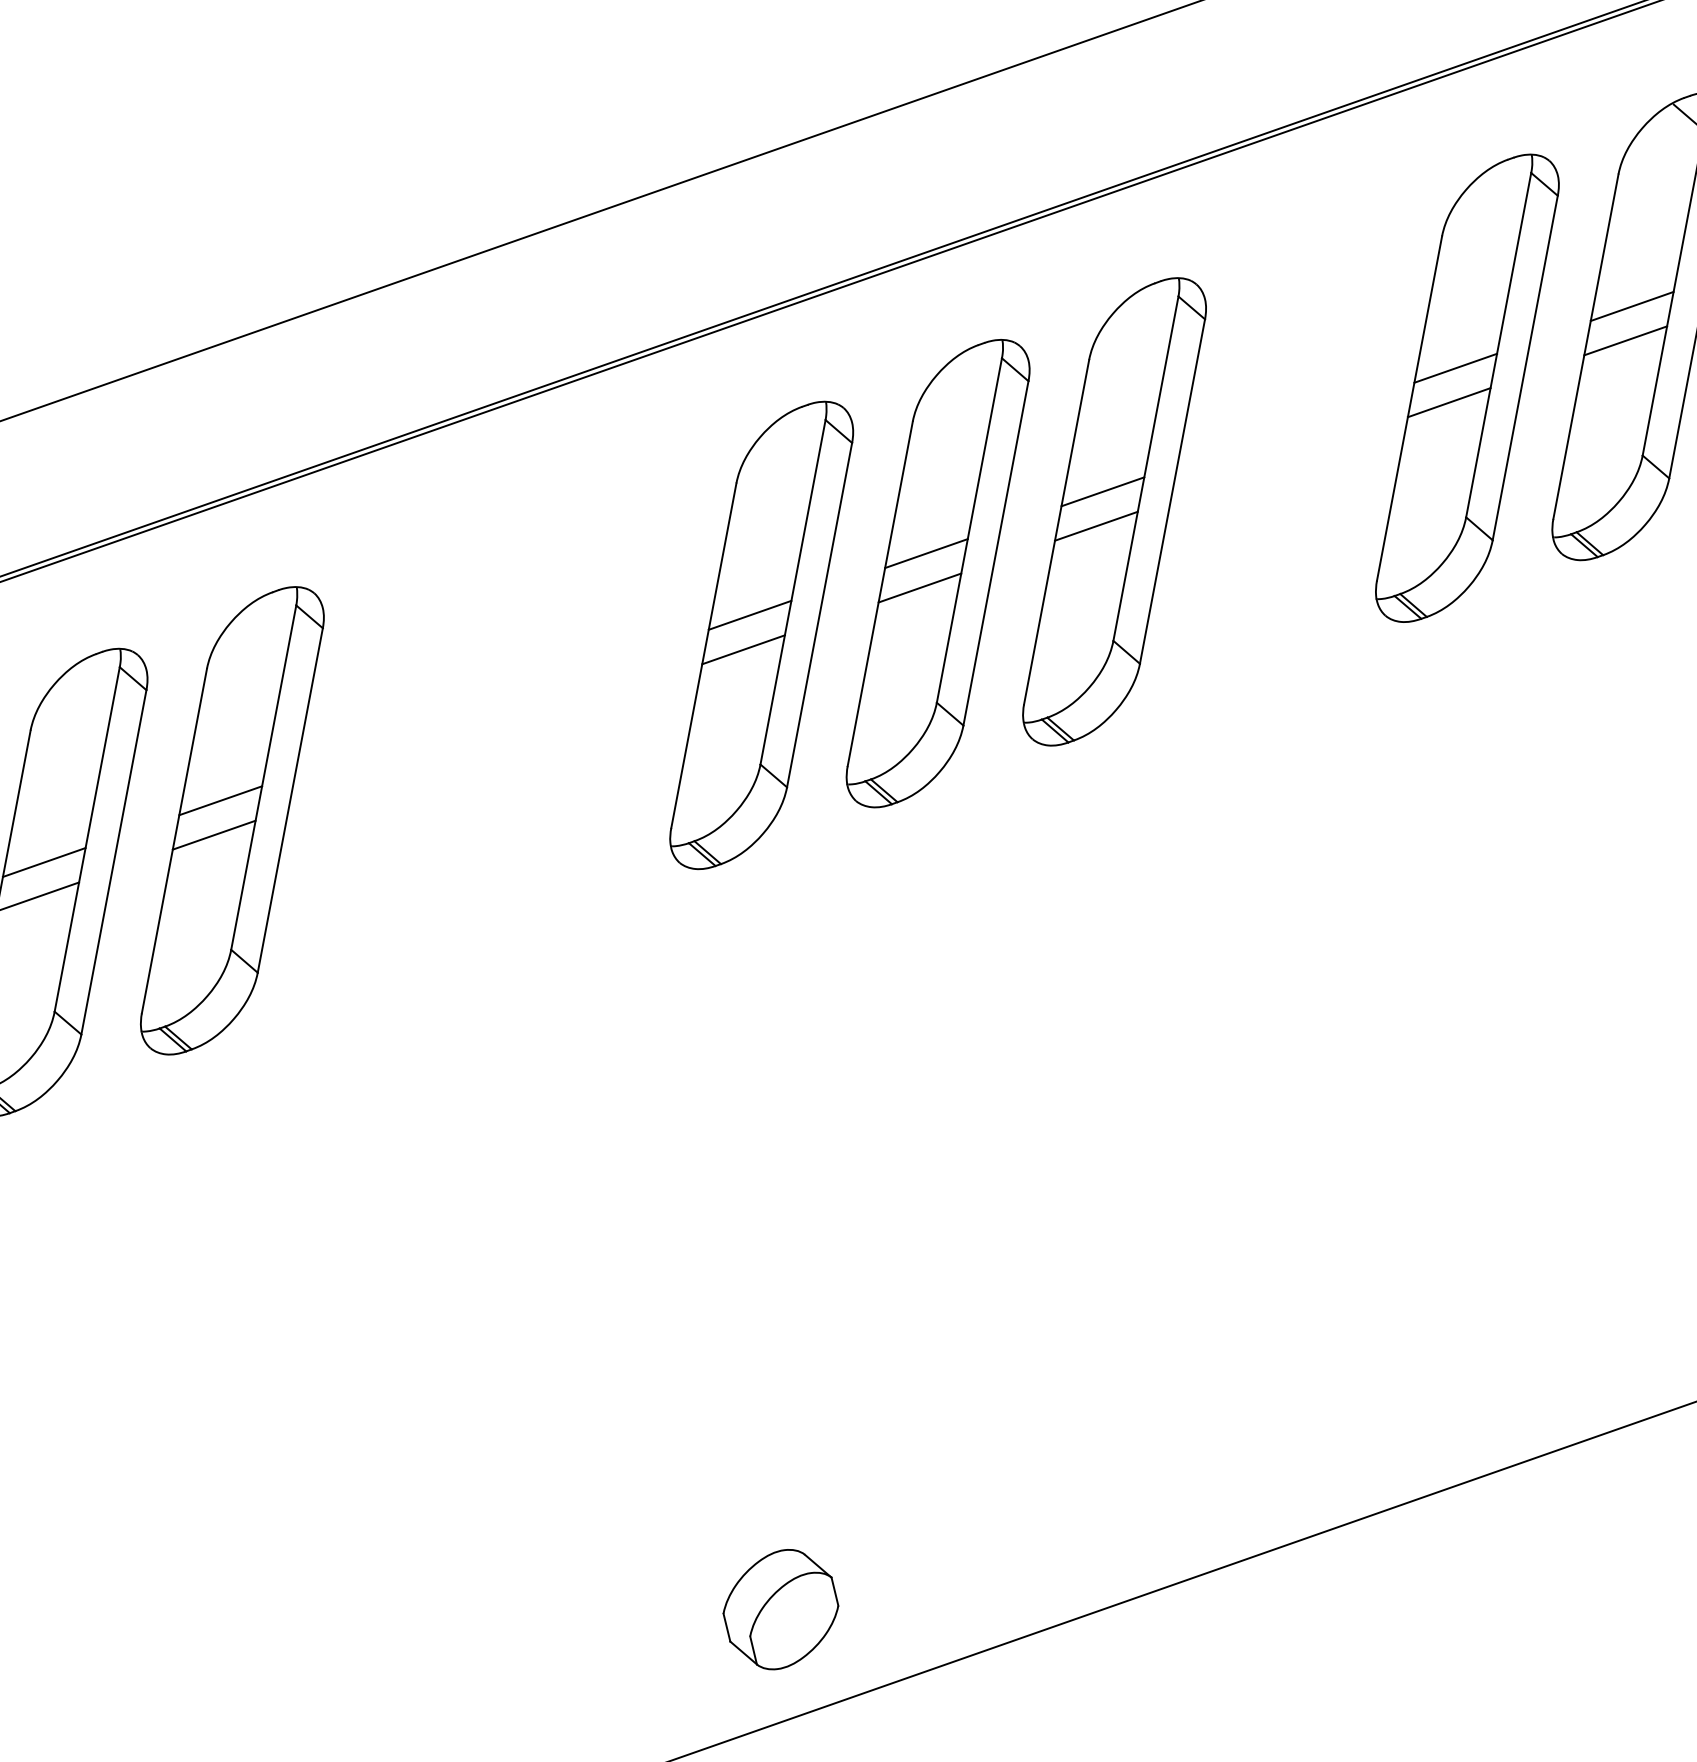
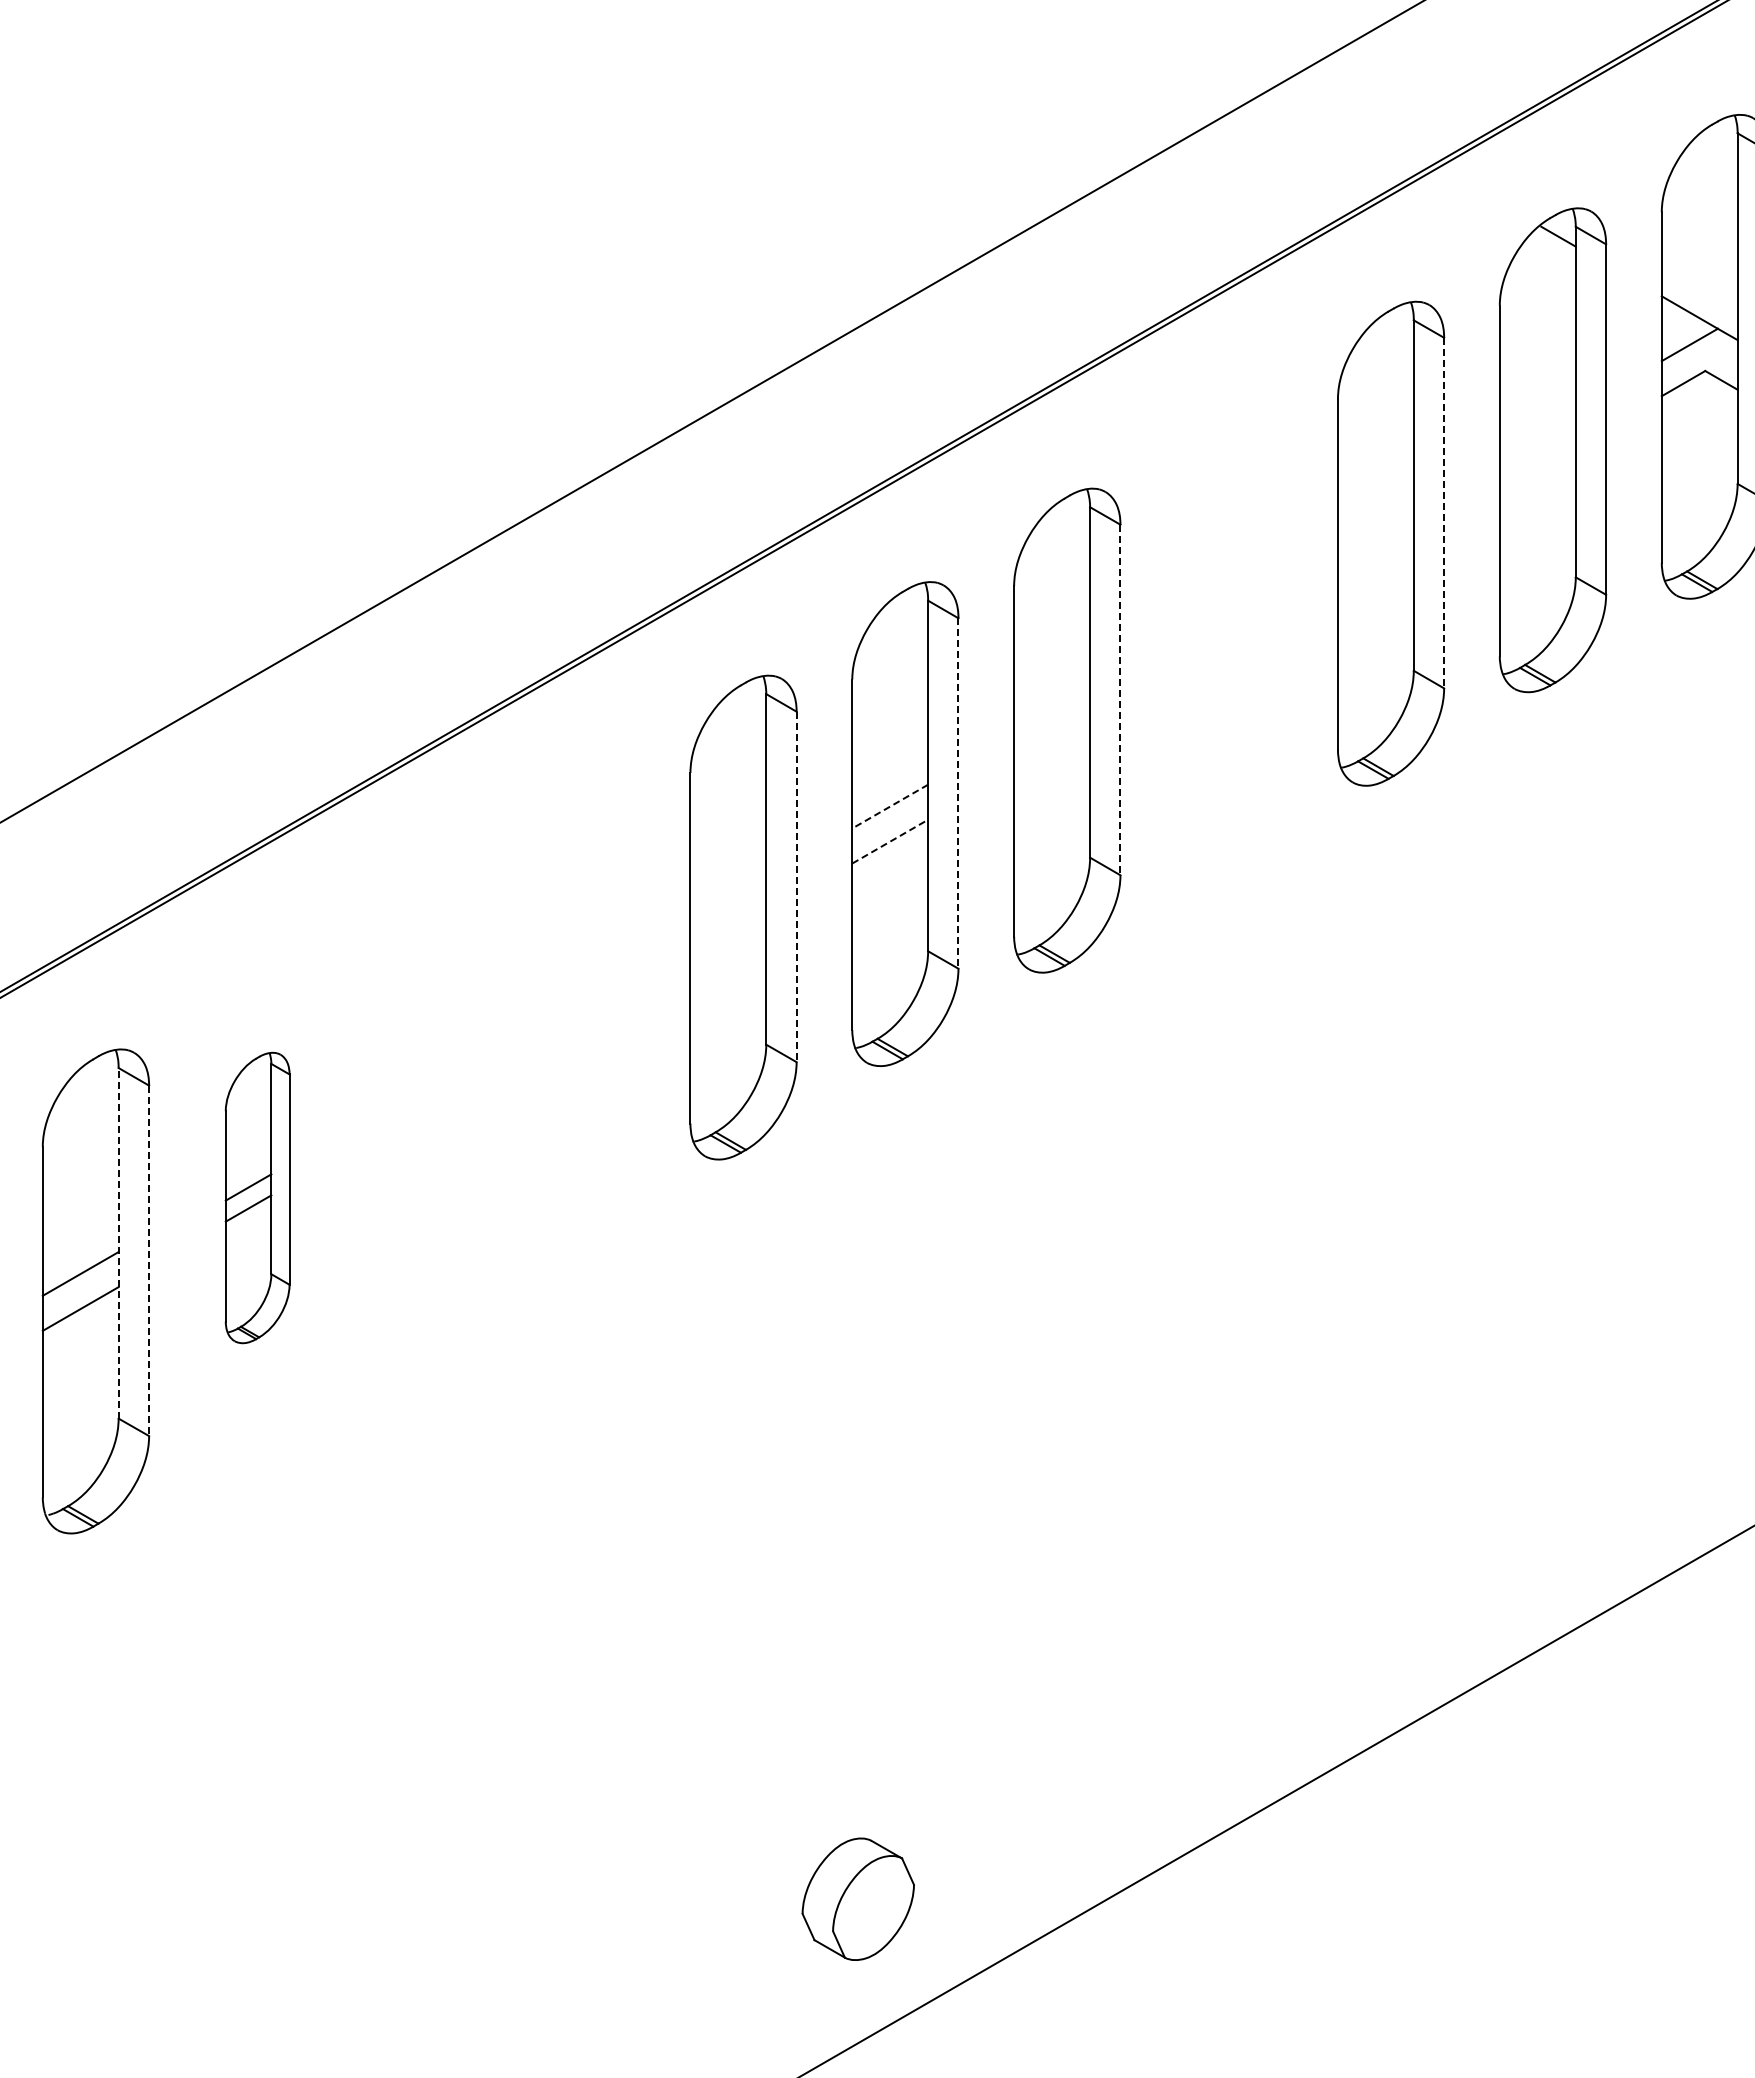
line: (1631, 306) -> (1537, 432), removed
line: (1625, 340) -> (1537, 467), removed
line: (1455, 368) -> (1375, 526), removed
line: (1525, 368) -> (1444, 513), solid -> dashed
line: (1448, 402) -> (1375, 561), removed
line: (1103, 492) -> (1052, 713), removed
line: (1172, 492) -> (1120, 700), solid -> dashed
line: (1096, 526) -> (1052, 748), removed
line: (926, 553) -> (890, 806), solid -> dashed
line: (995, 554) -> (958, 794), solid -> dashed
line: (920, 587) -> (890, 841), solid -> dashed
line: (750, 614) -> (728, 899), removed
line: (819, 615) -> (796, 887), solid -> dashed
line: (743, 650) -> (728, 935), removed
part: (232, 820) -> (257, 1197), size x0.6
line: (87, 838) -> (118, 1242), solid -> dashed
line: (114, 863) -> (149, 1261), solid -> dashed
part: (780, 1608) -> (857, 1898), moved

